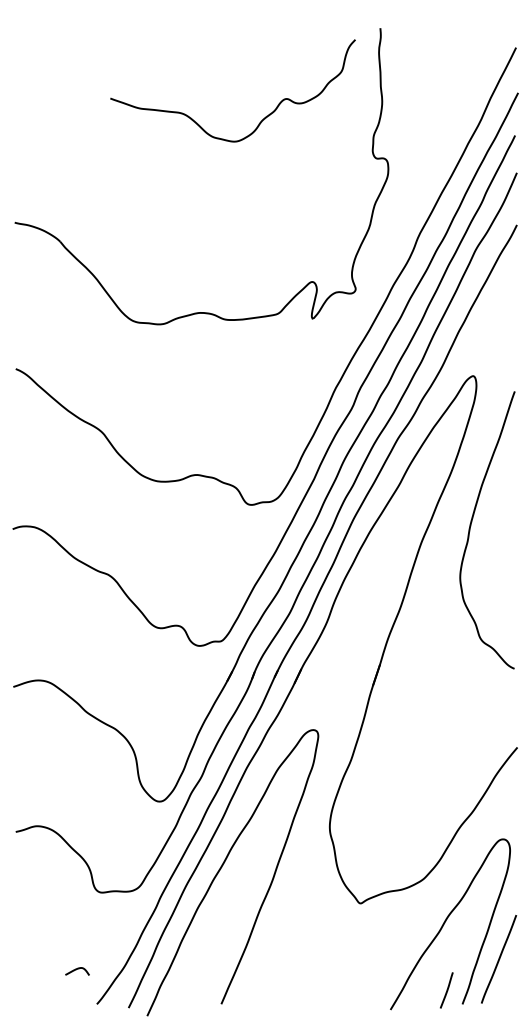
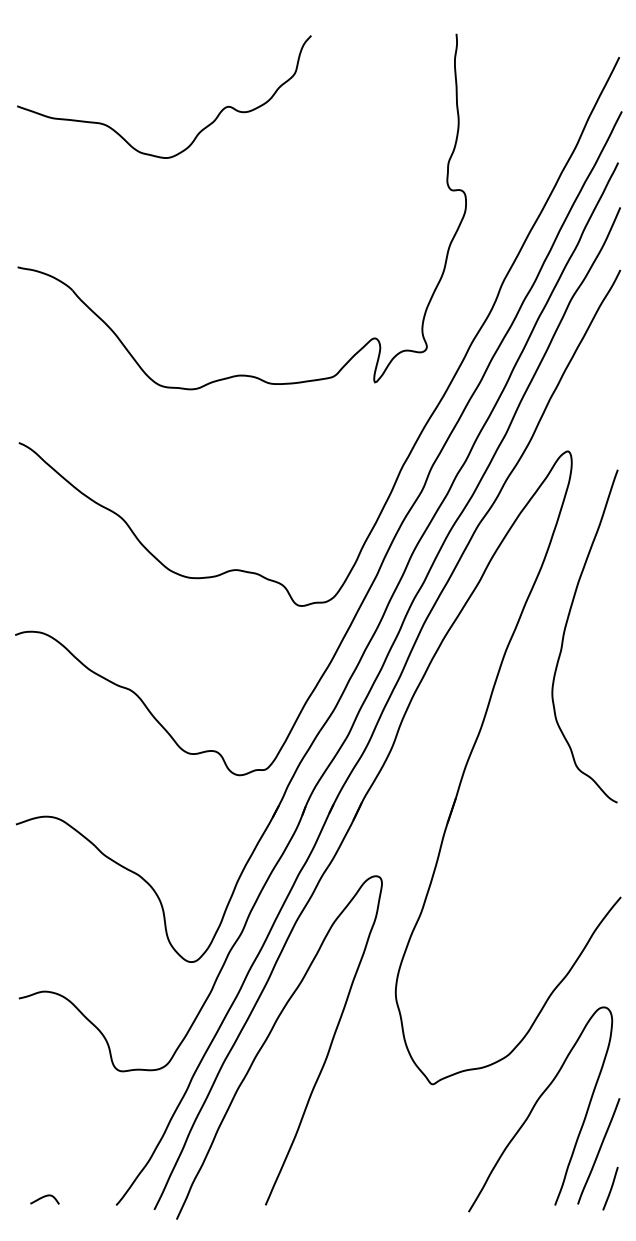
curve: (262, 119) -> (199, 131), moved
curve: (76, 970) -> (43, 1198), moved
line: (446, 990) -> (610, 1188), moved

